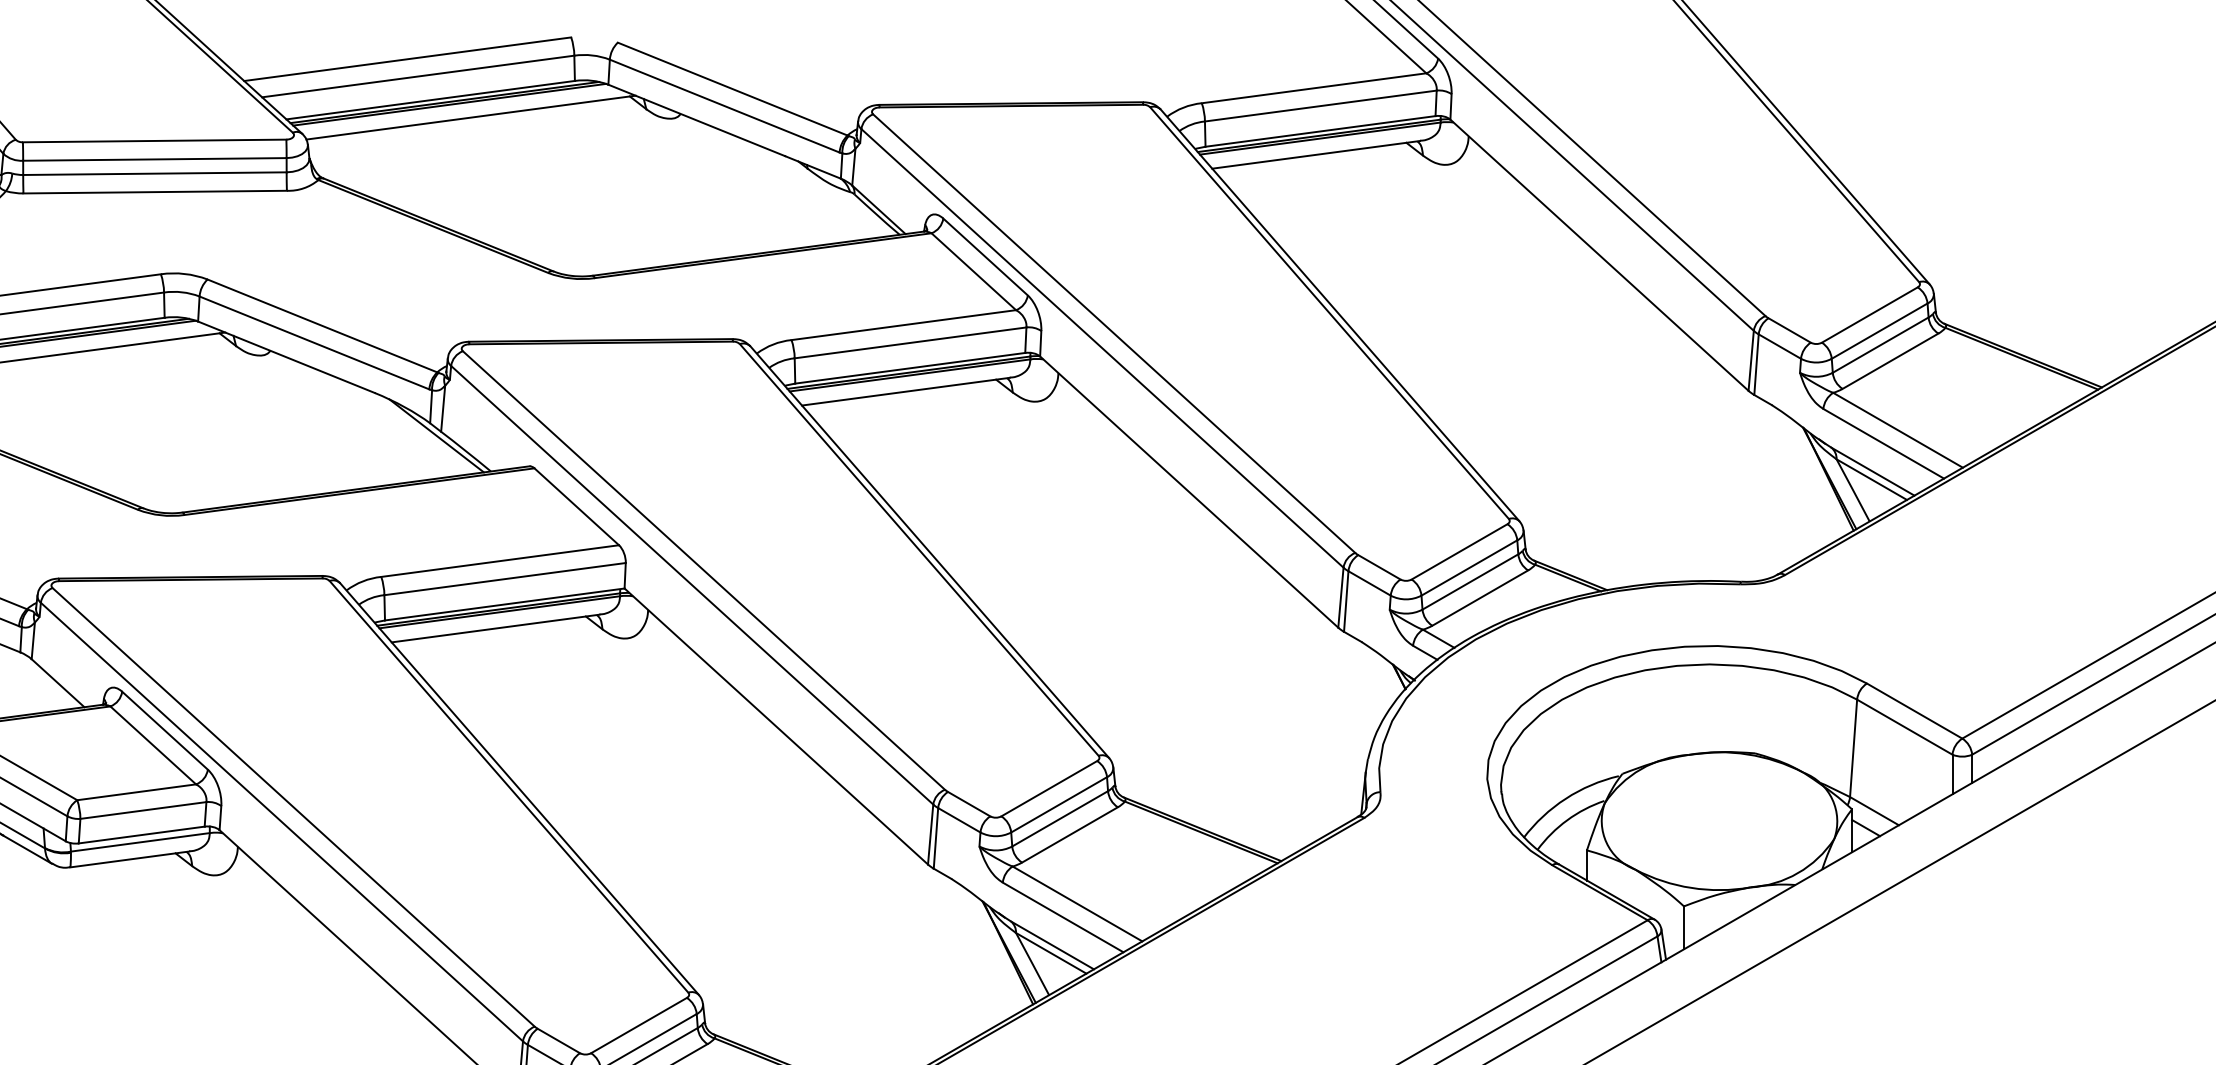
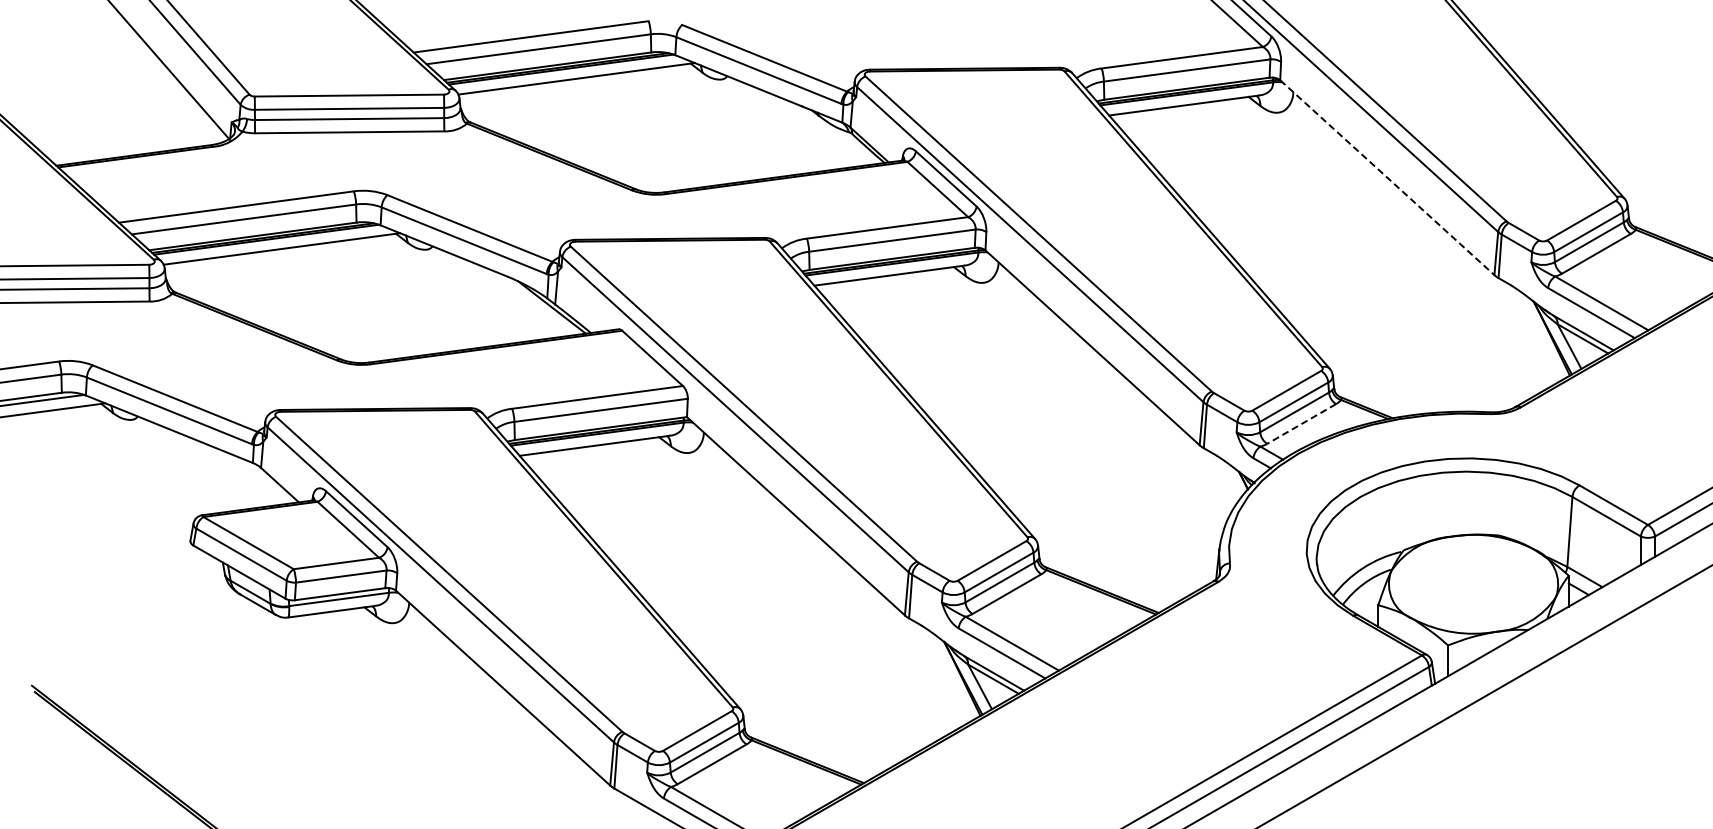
line: (1599, 254) -> (1387, 177), solid -> dashed
line: (1480, 597) -> (1301, 423), solid -> dashed

